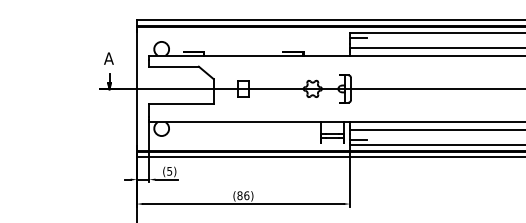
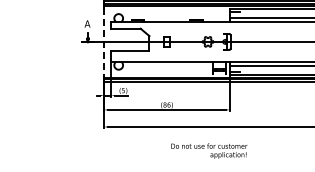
line: (137, 89) -> (104, 42), solid -> dashed

